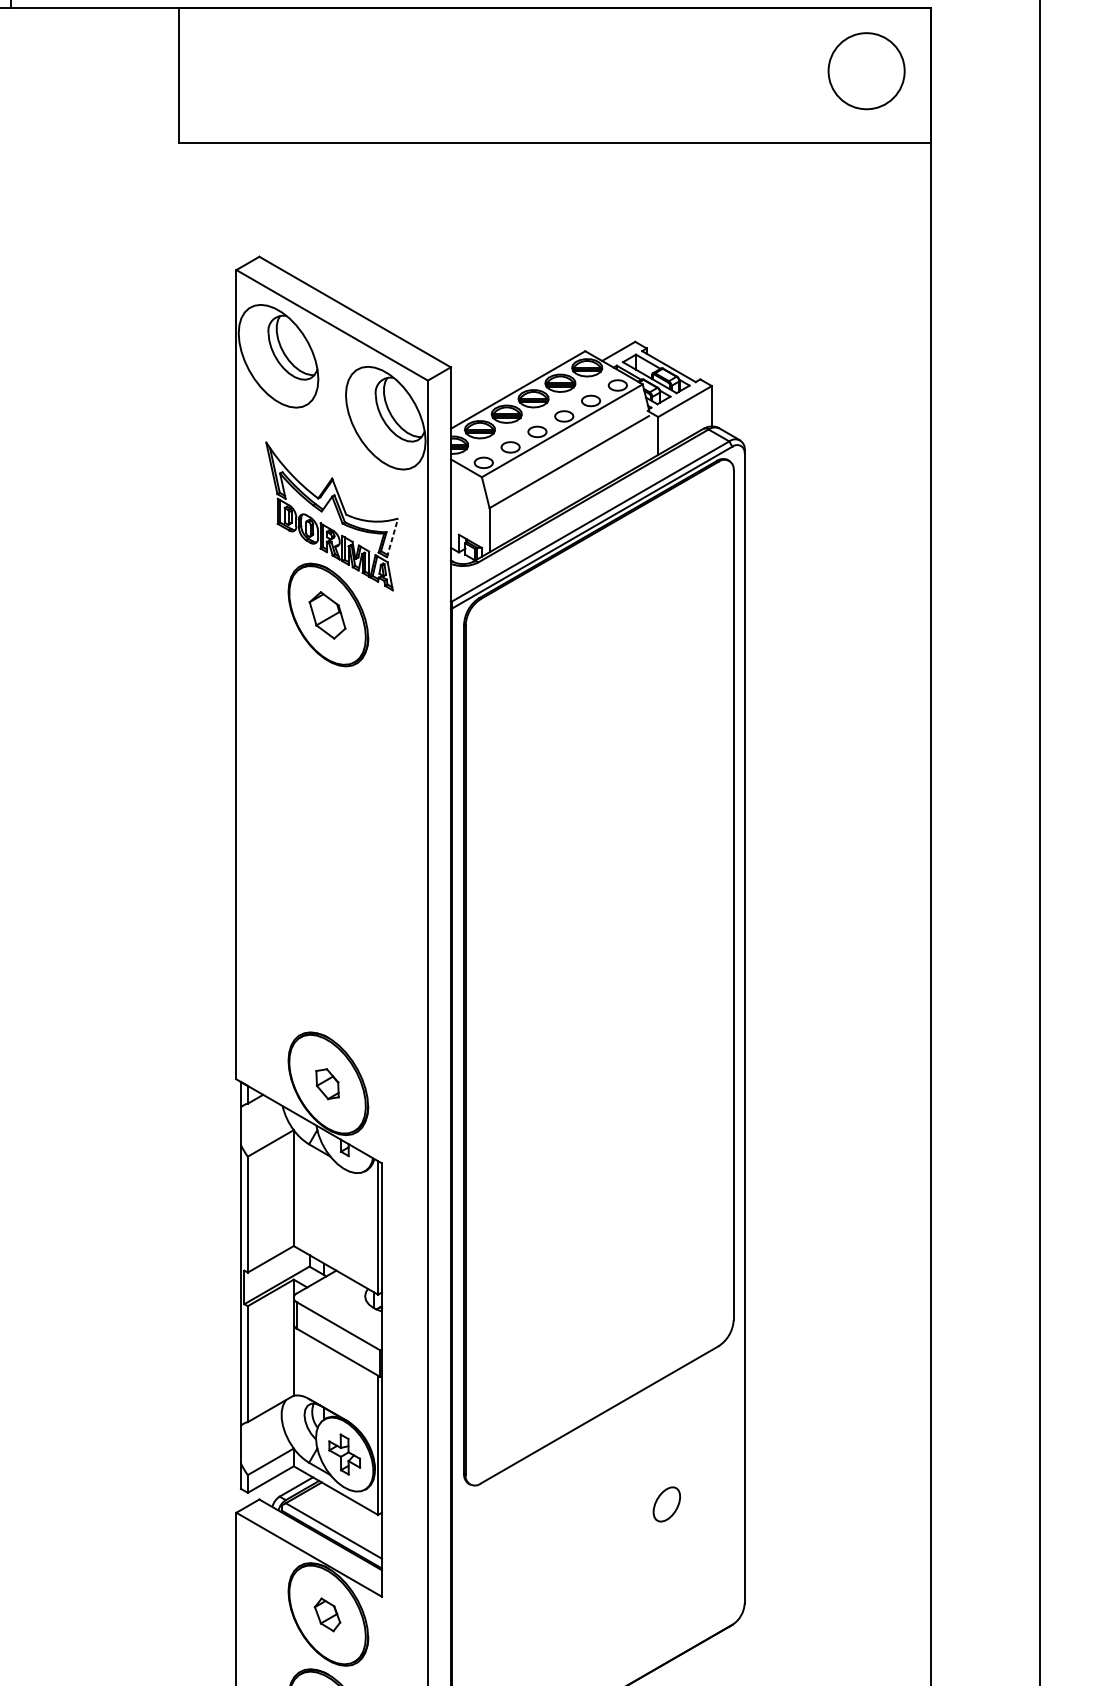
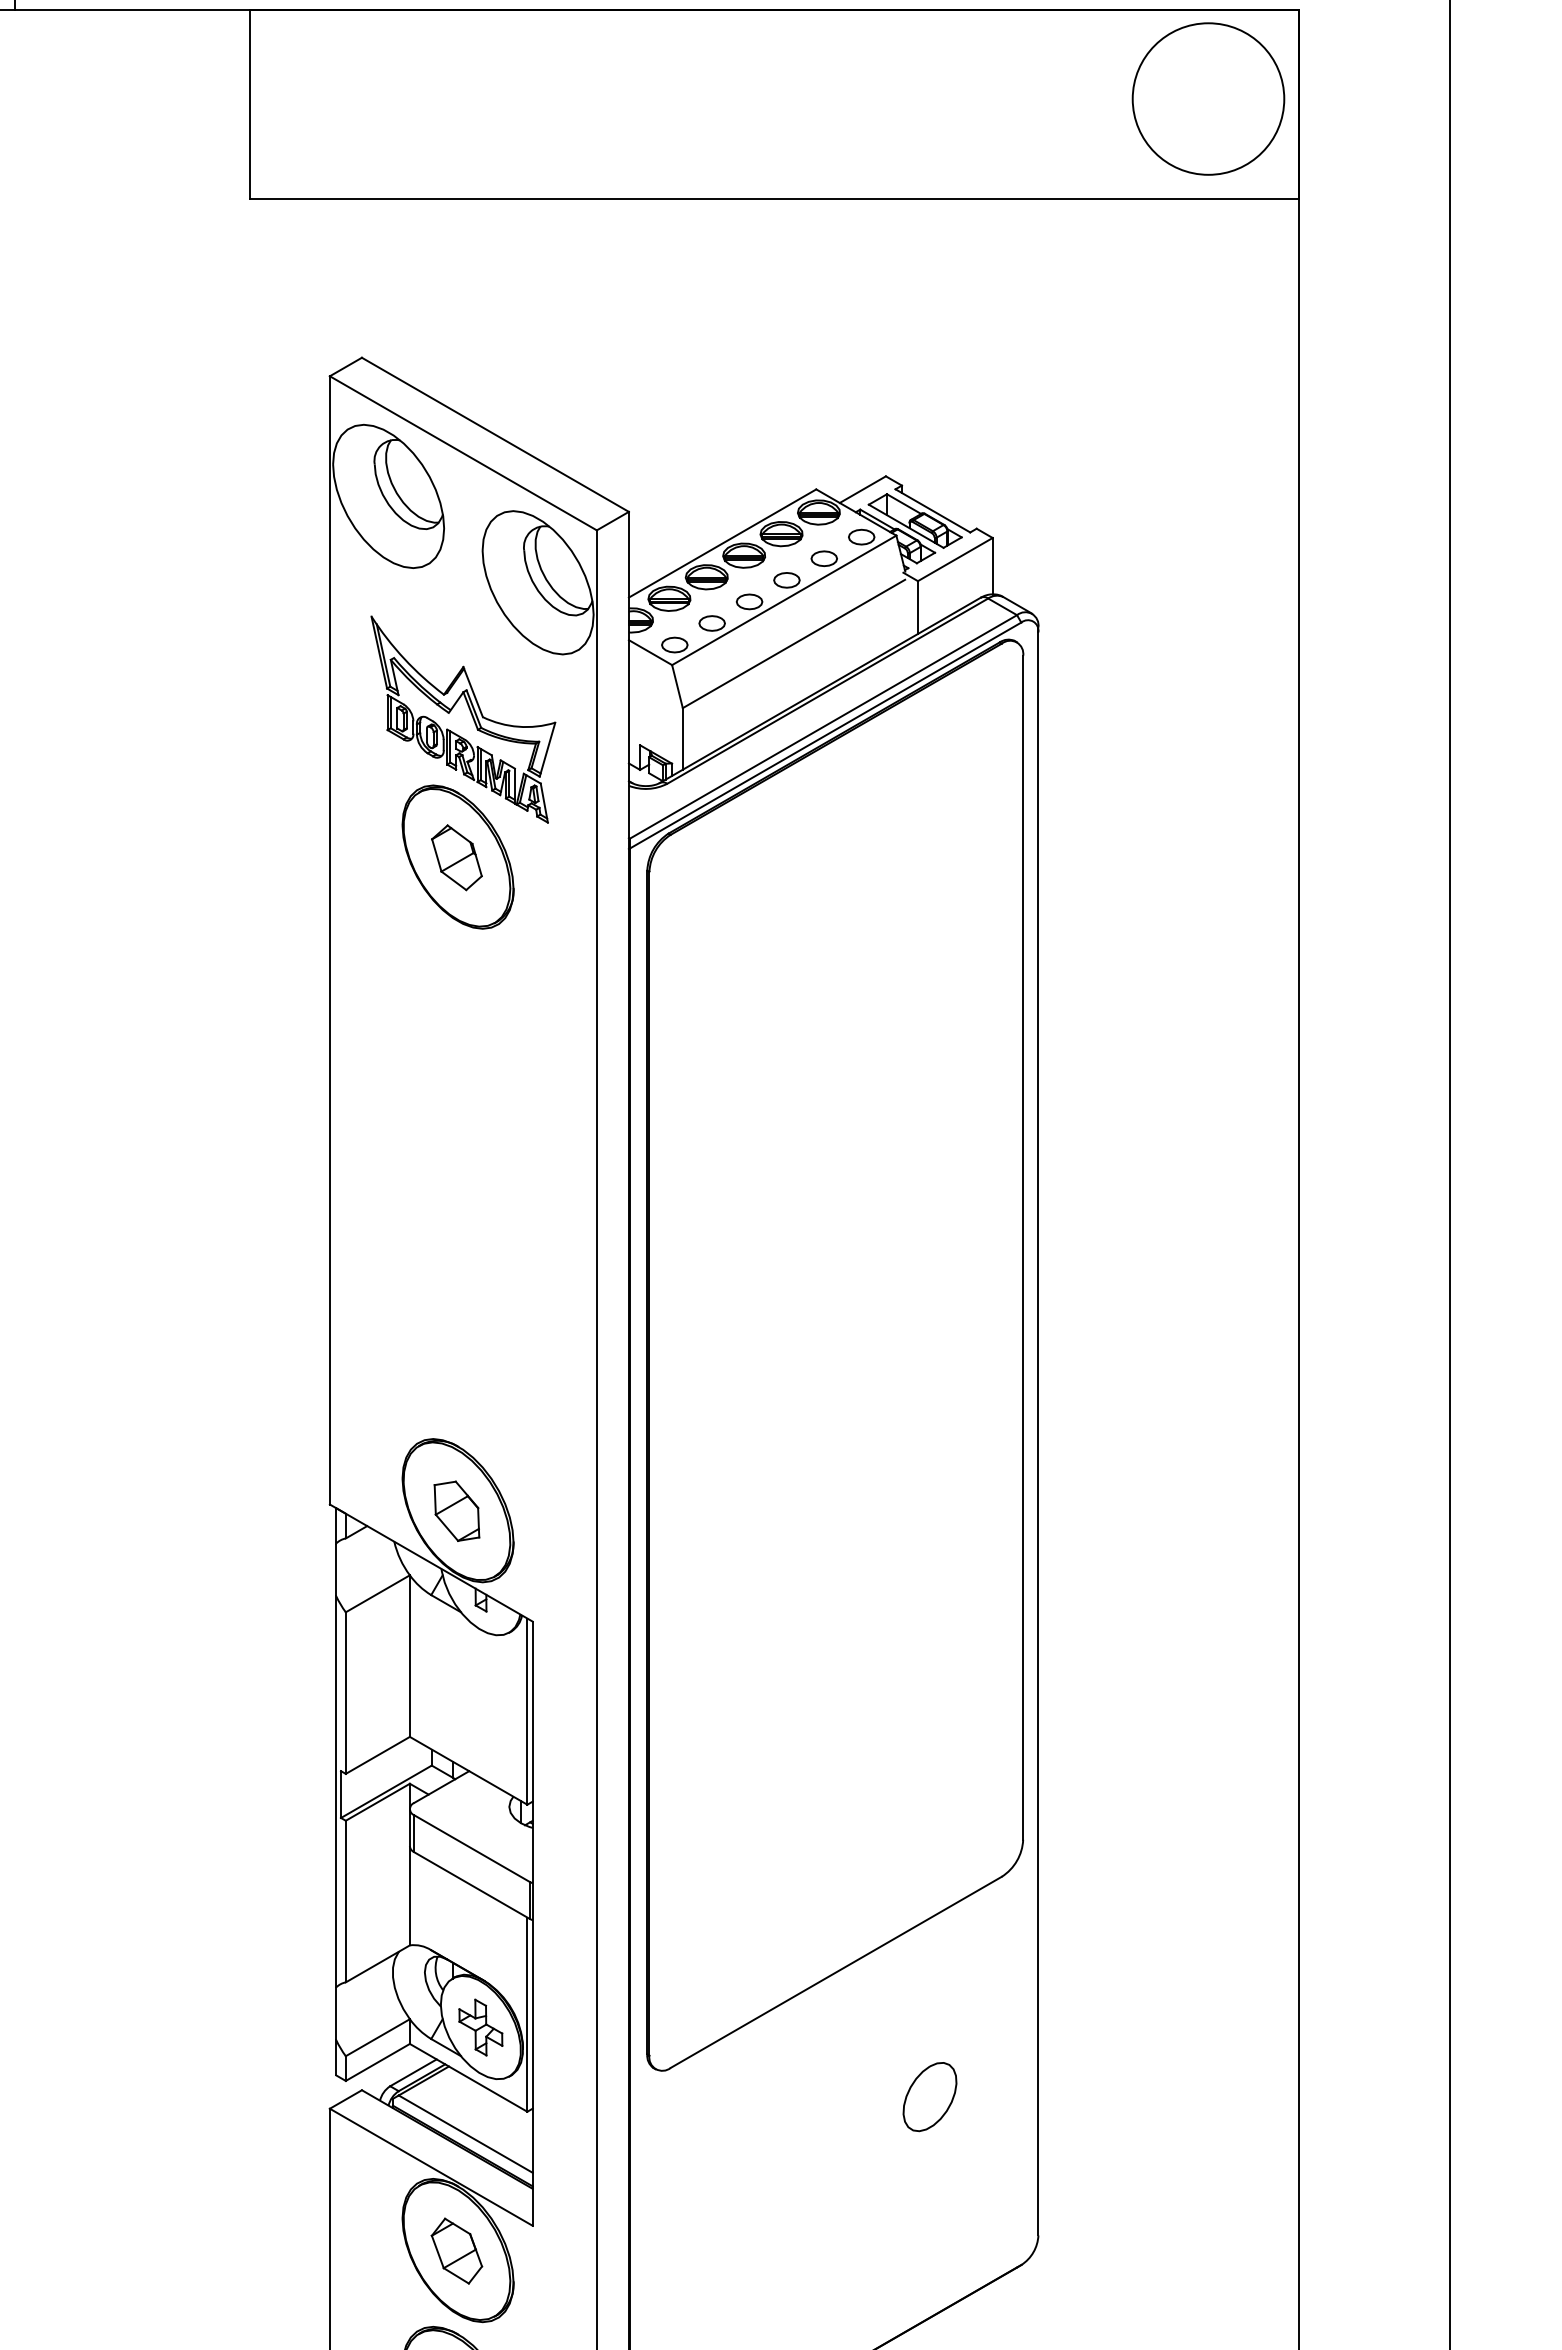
circle: (866, 70) -> (1208, 98), size x1.43
line: (392, 537) -> (547, 749), dashed -> solid
part: (327, 1083) -> (456, 1510), size x1.43
part: (666, 1504) -> (929, 2097), size x1.43
part: (327, 1614) -> (456, 2250), size x1.43

